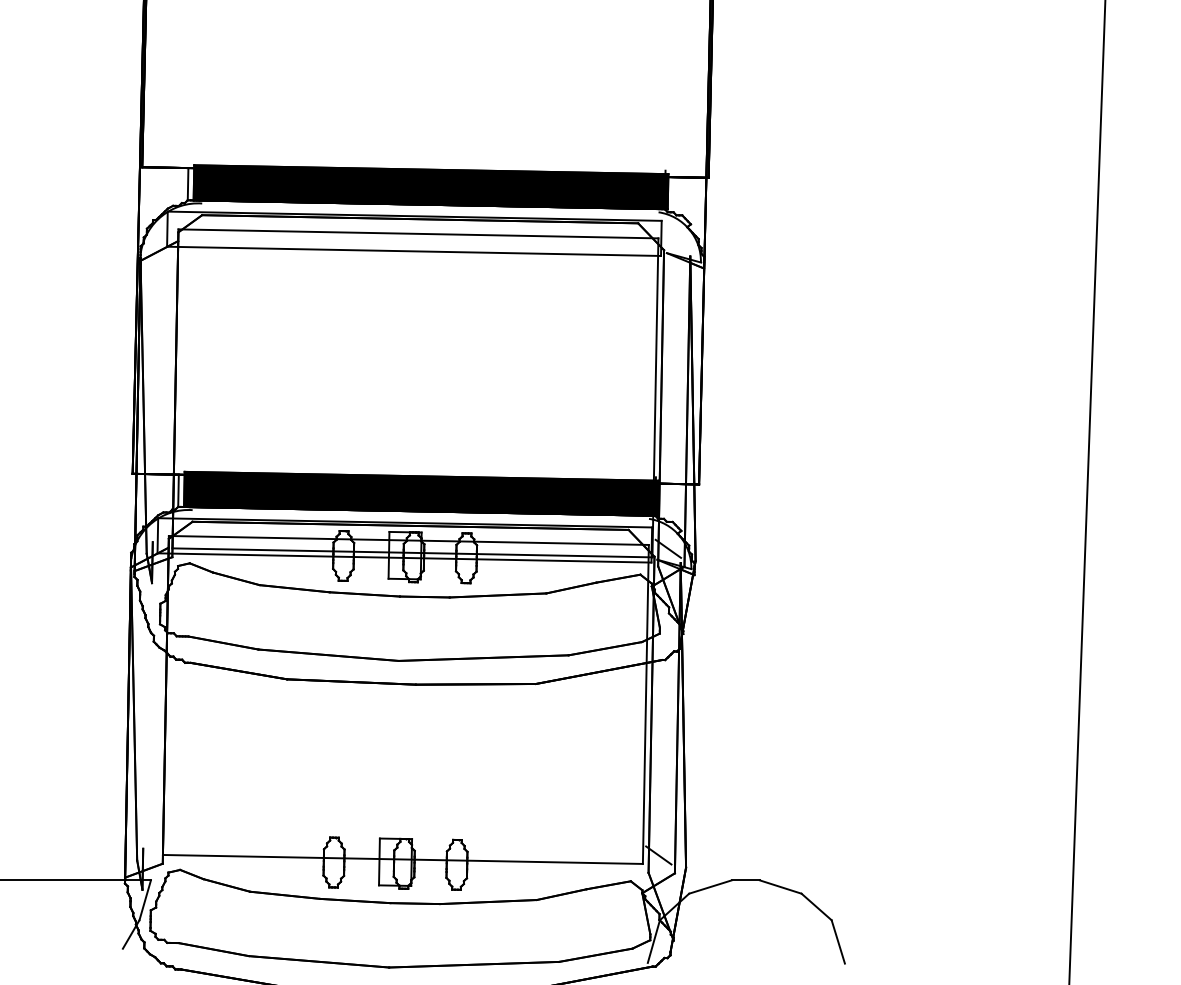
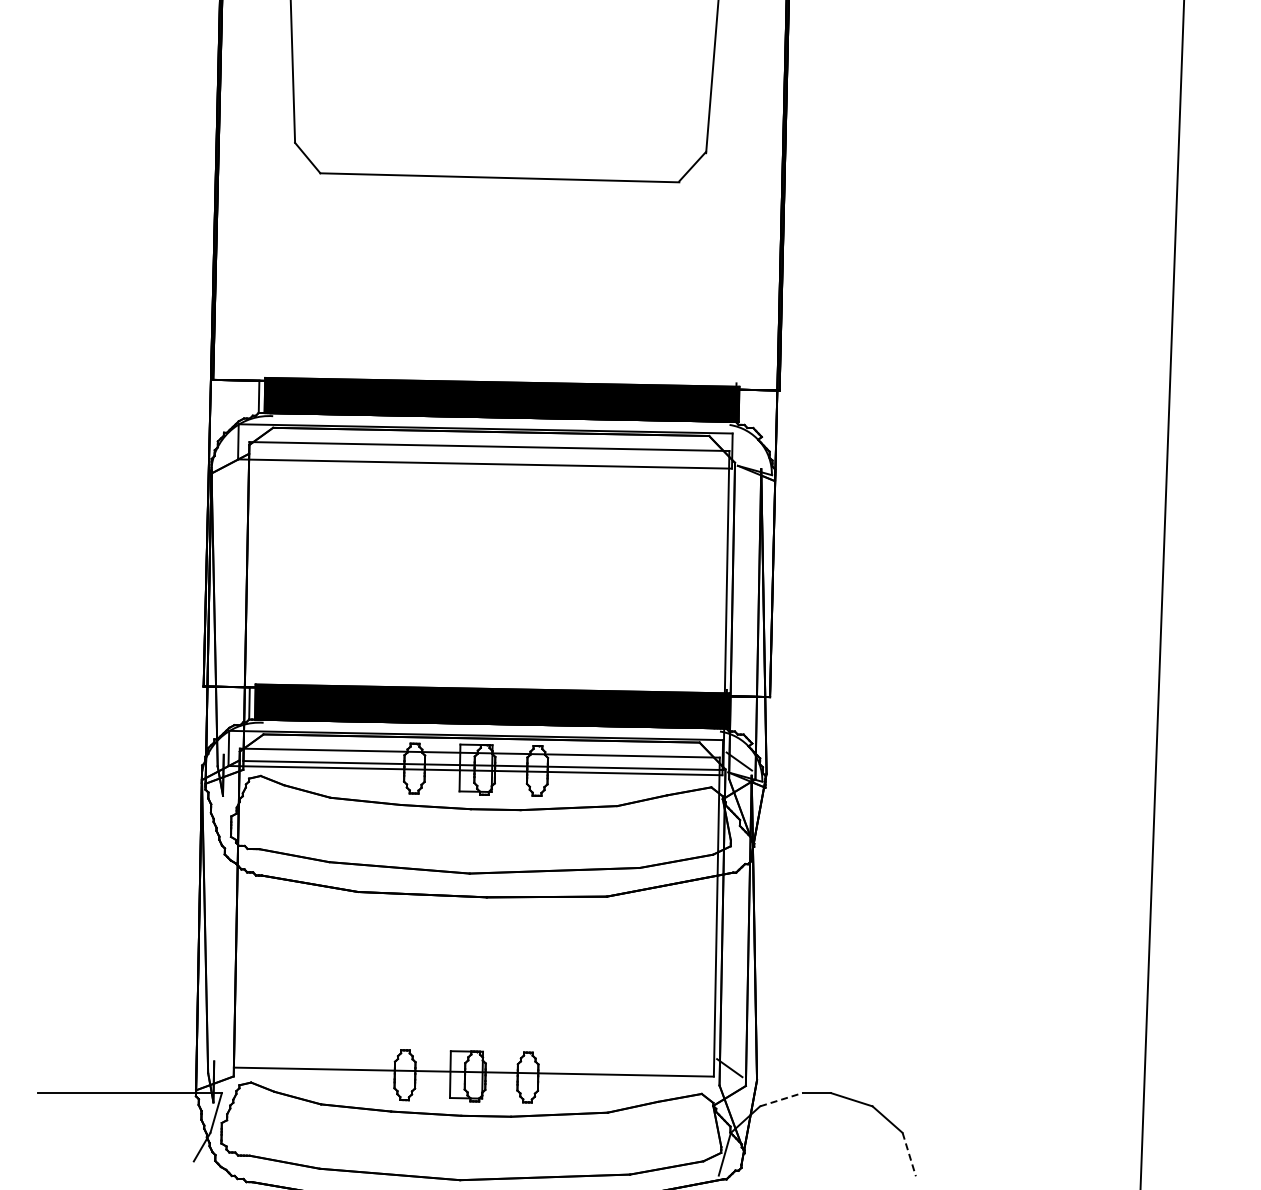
line: (710, 886) -> (781, 1099), solid -> dashed
line: (838, 941) -> (909, 1154), solid -> dashed

